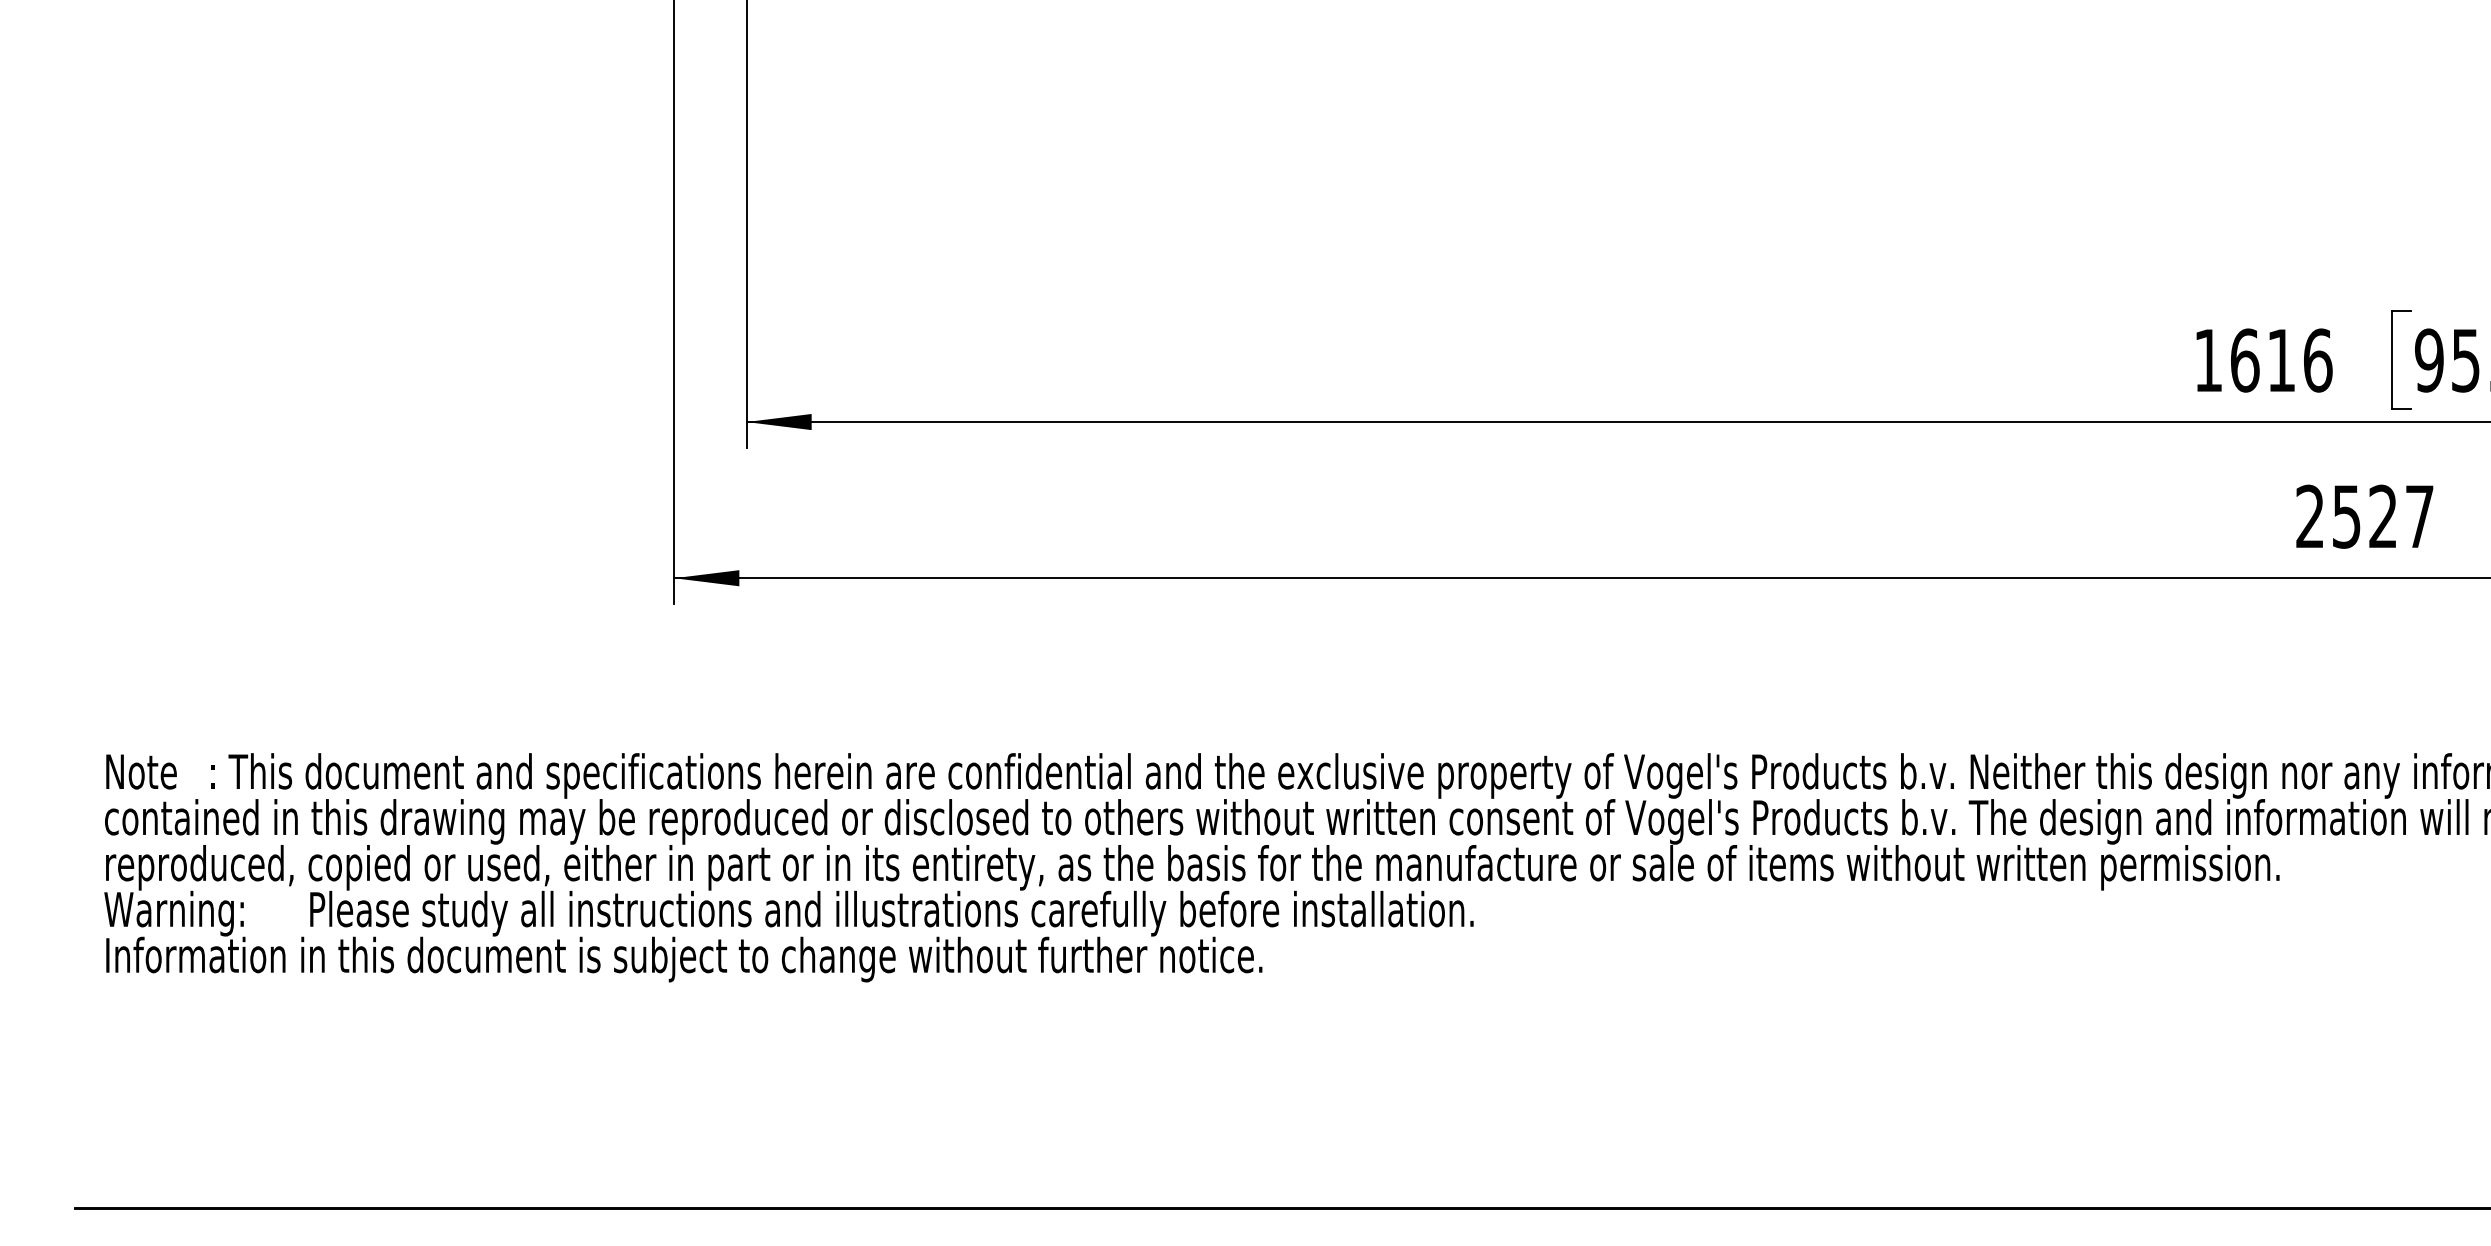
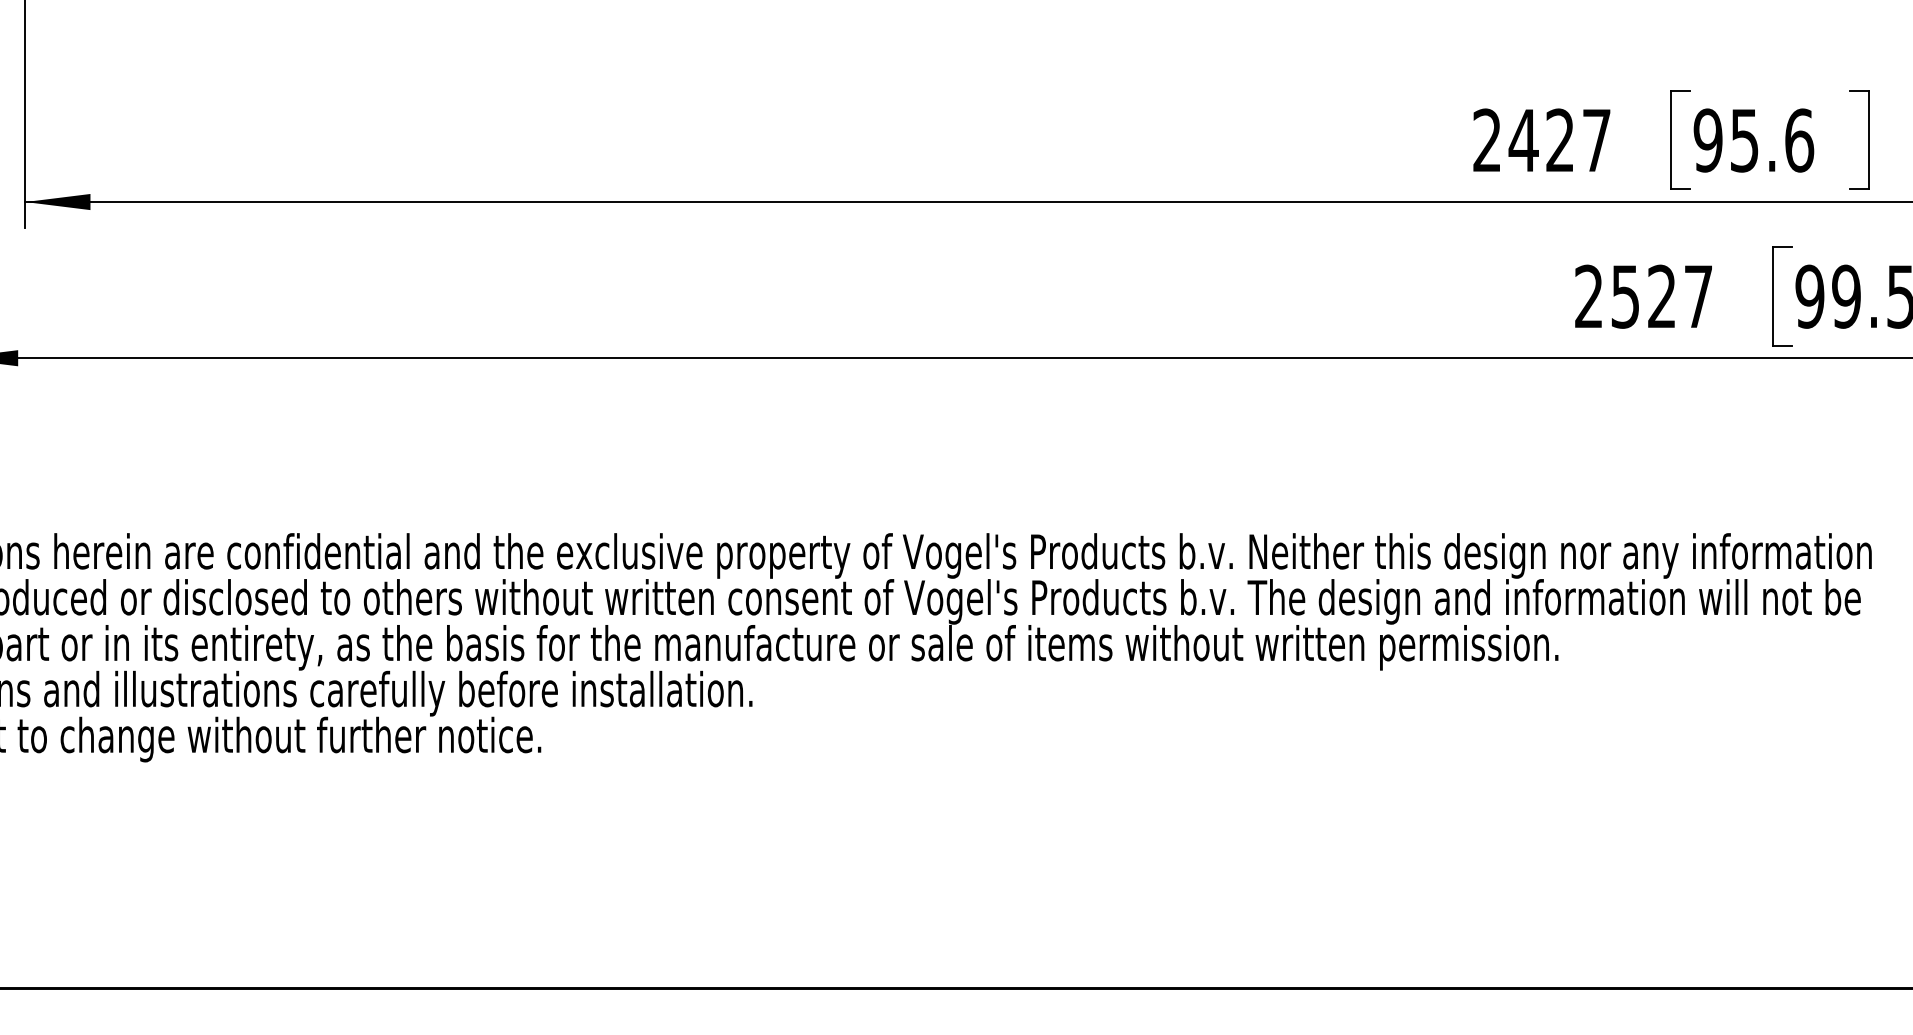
text: (2263, 360) -> (1542, 140), 1616 -> 2427

